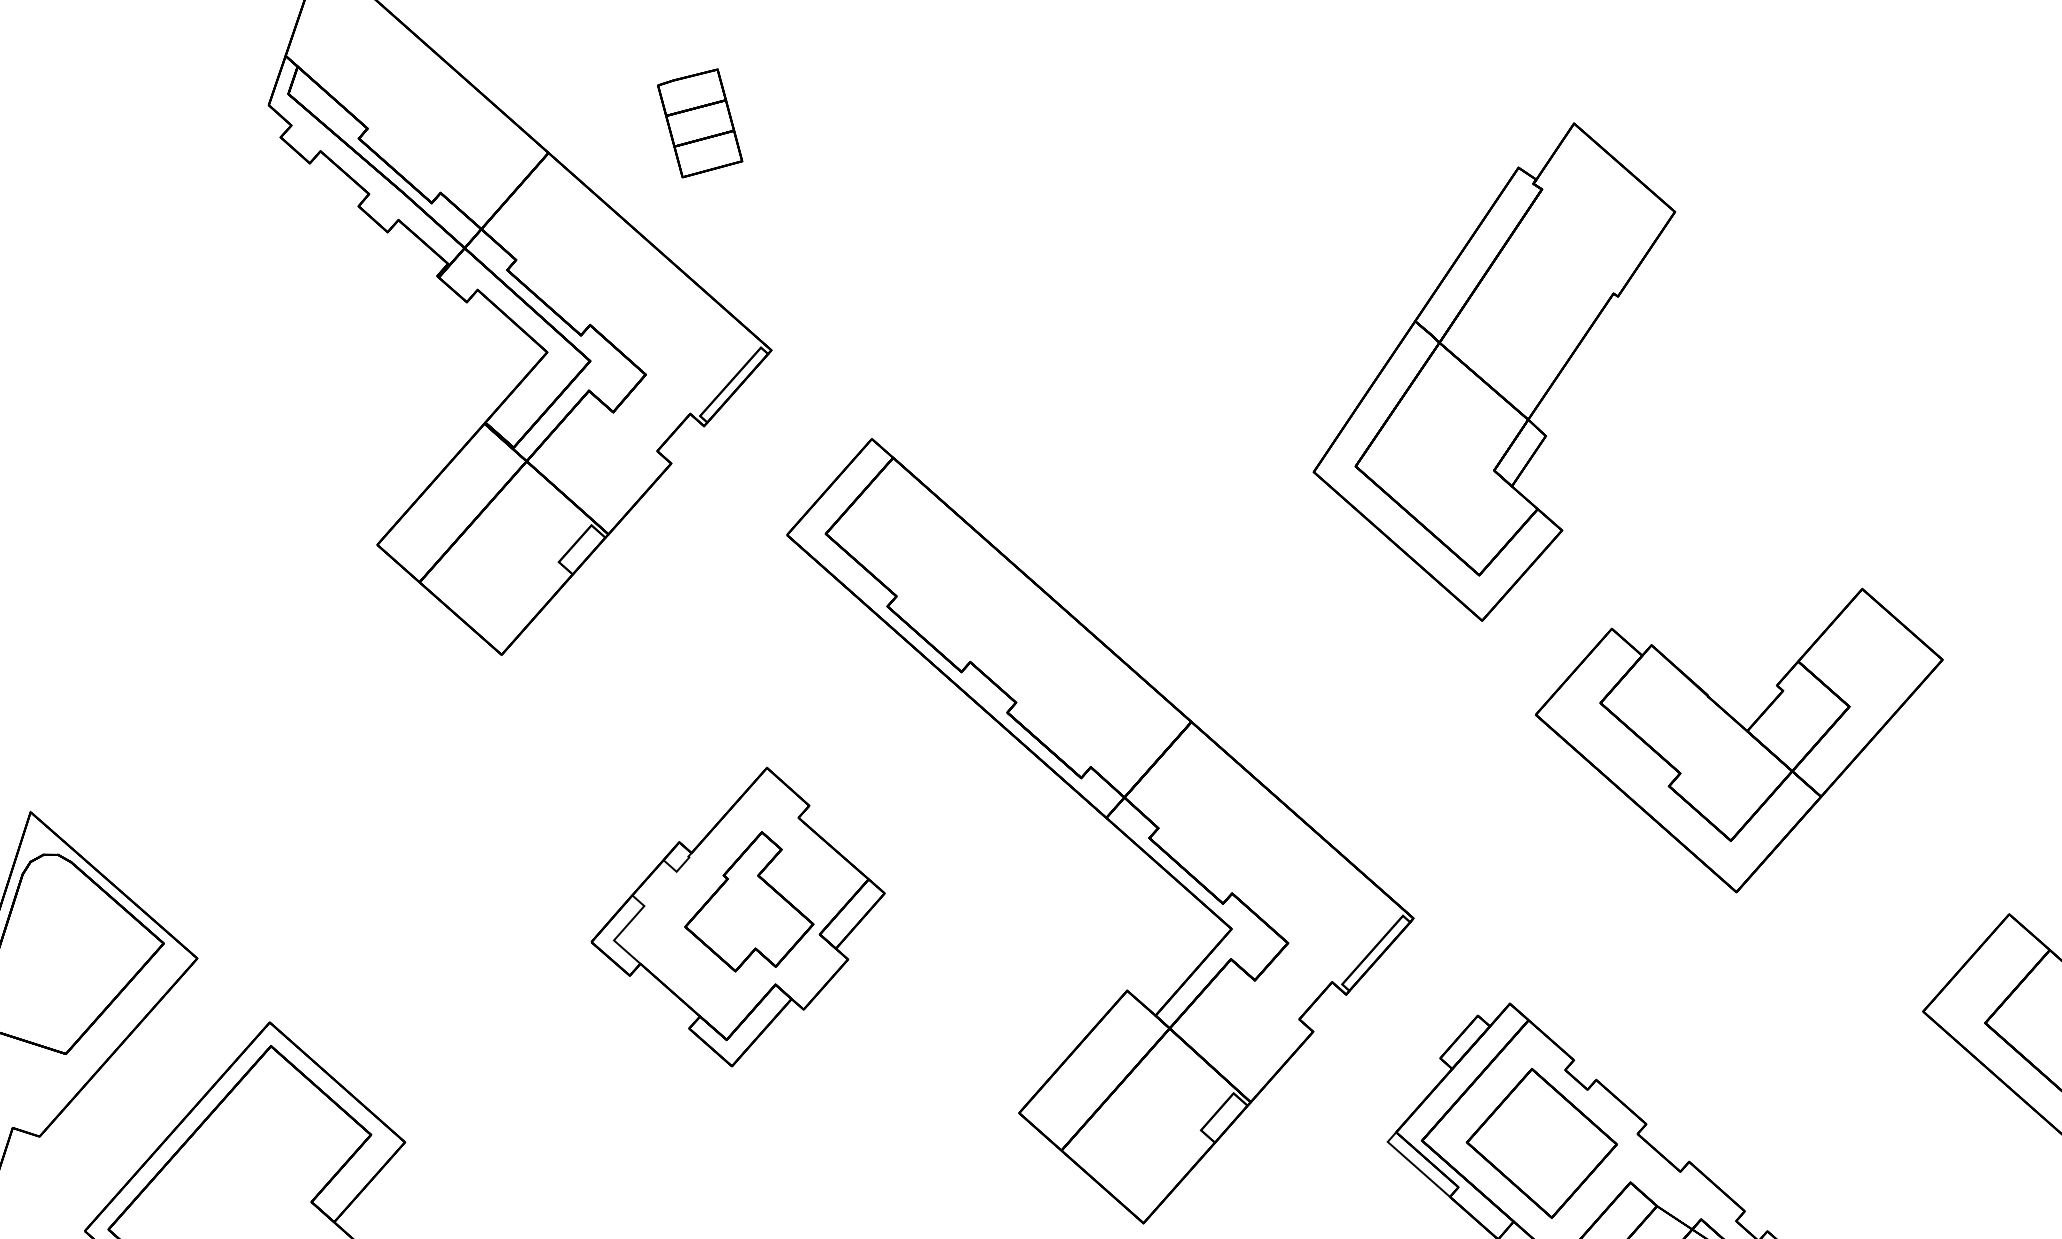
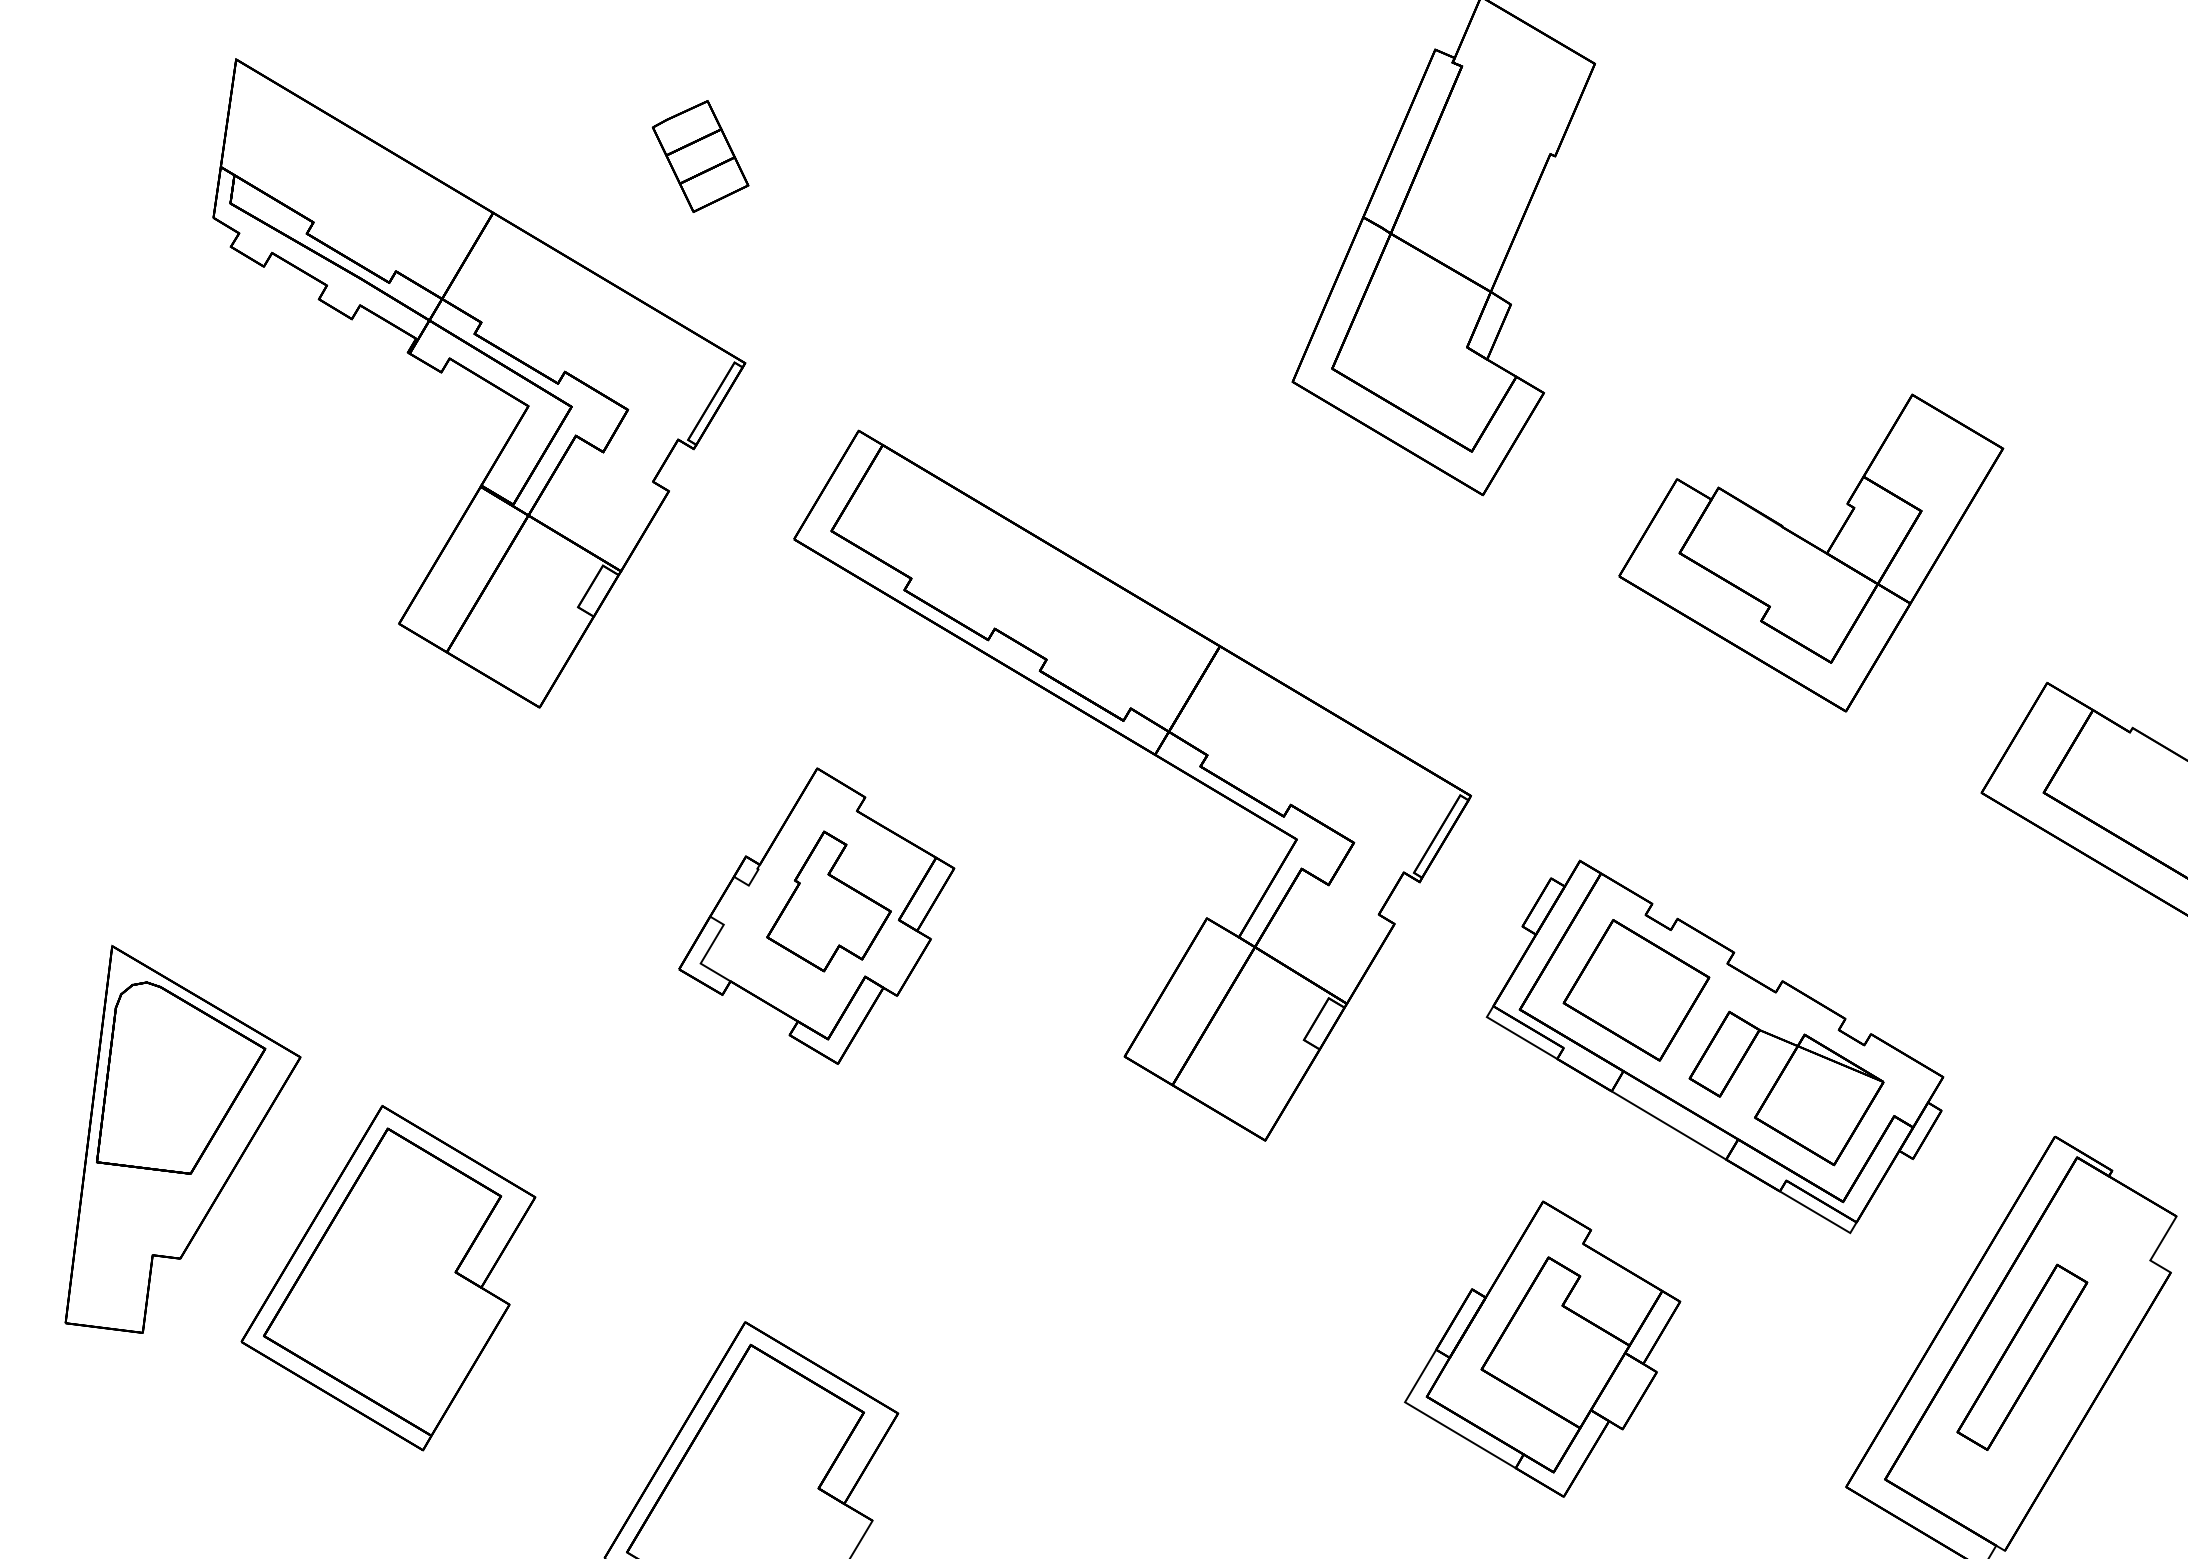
part: (700, 123) -> (700, 156), moved
part: (1732, 727) -> (1811, 552), moved

